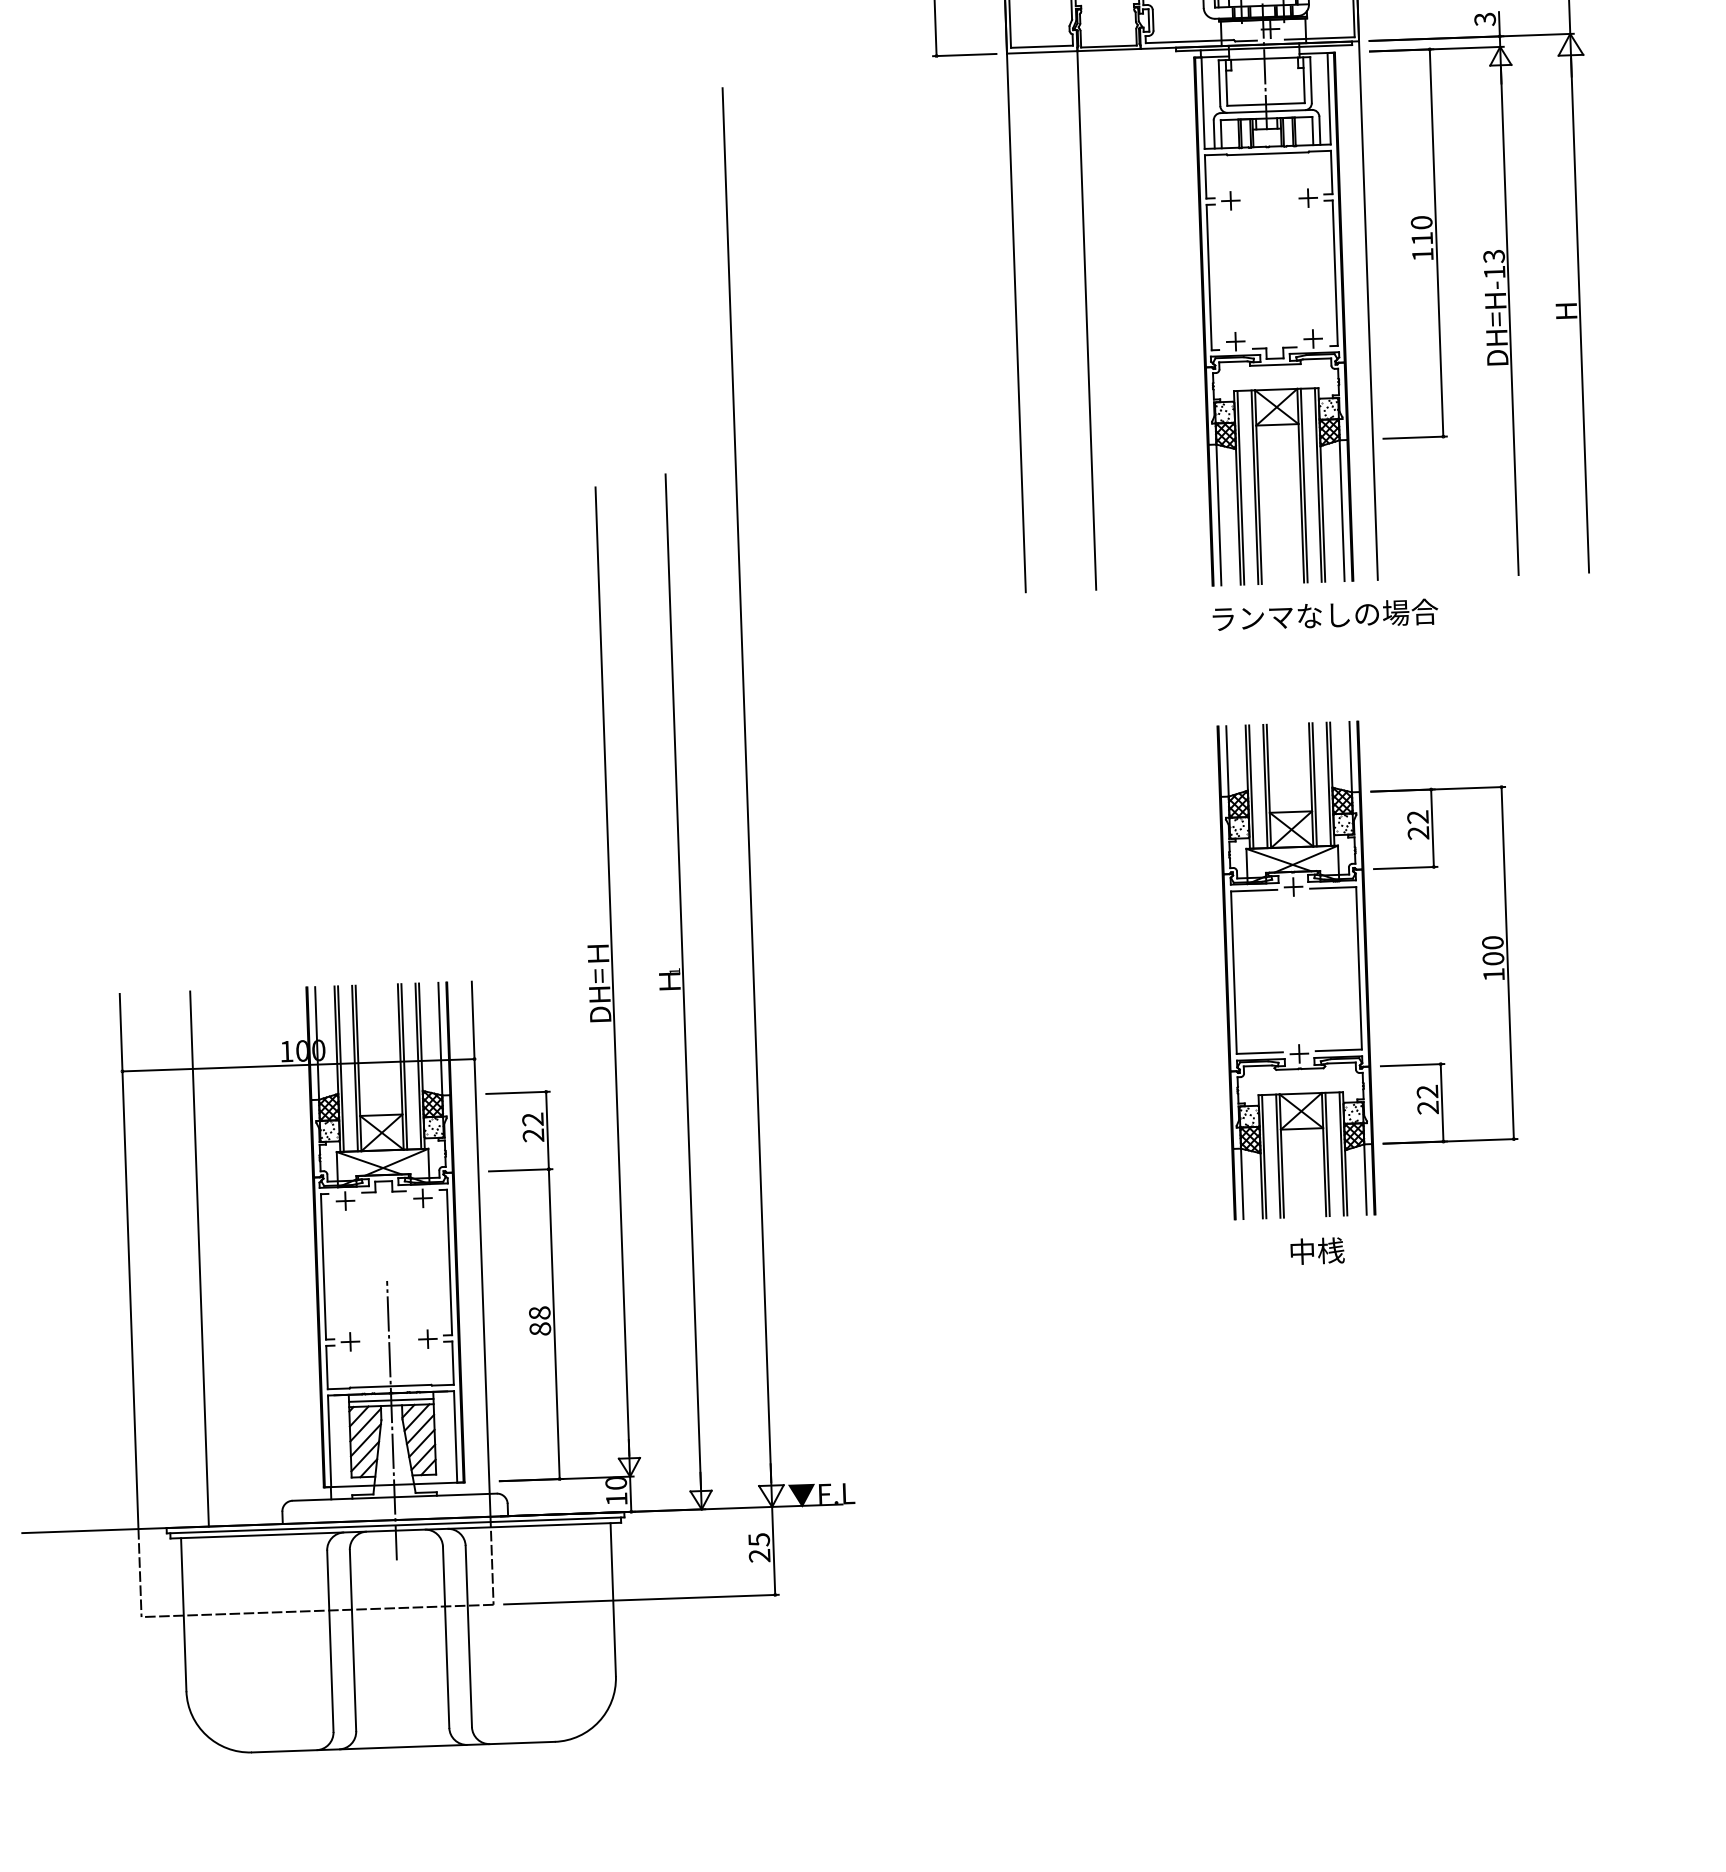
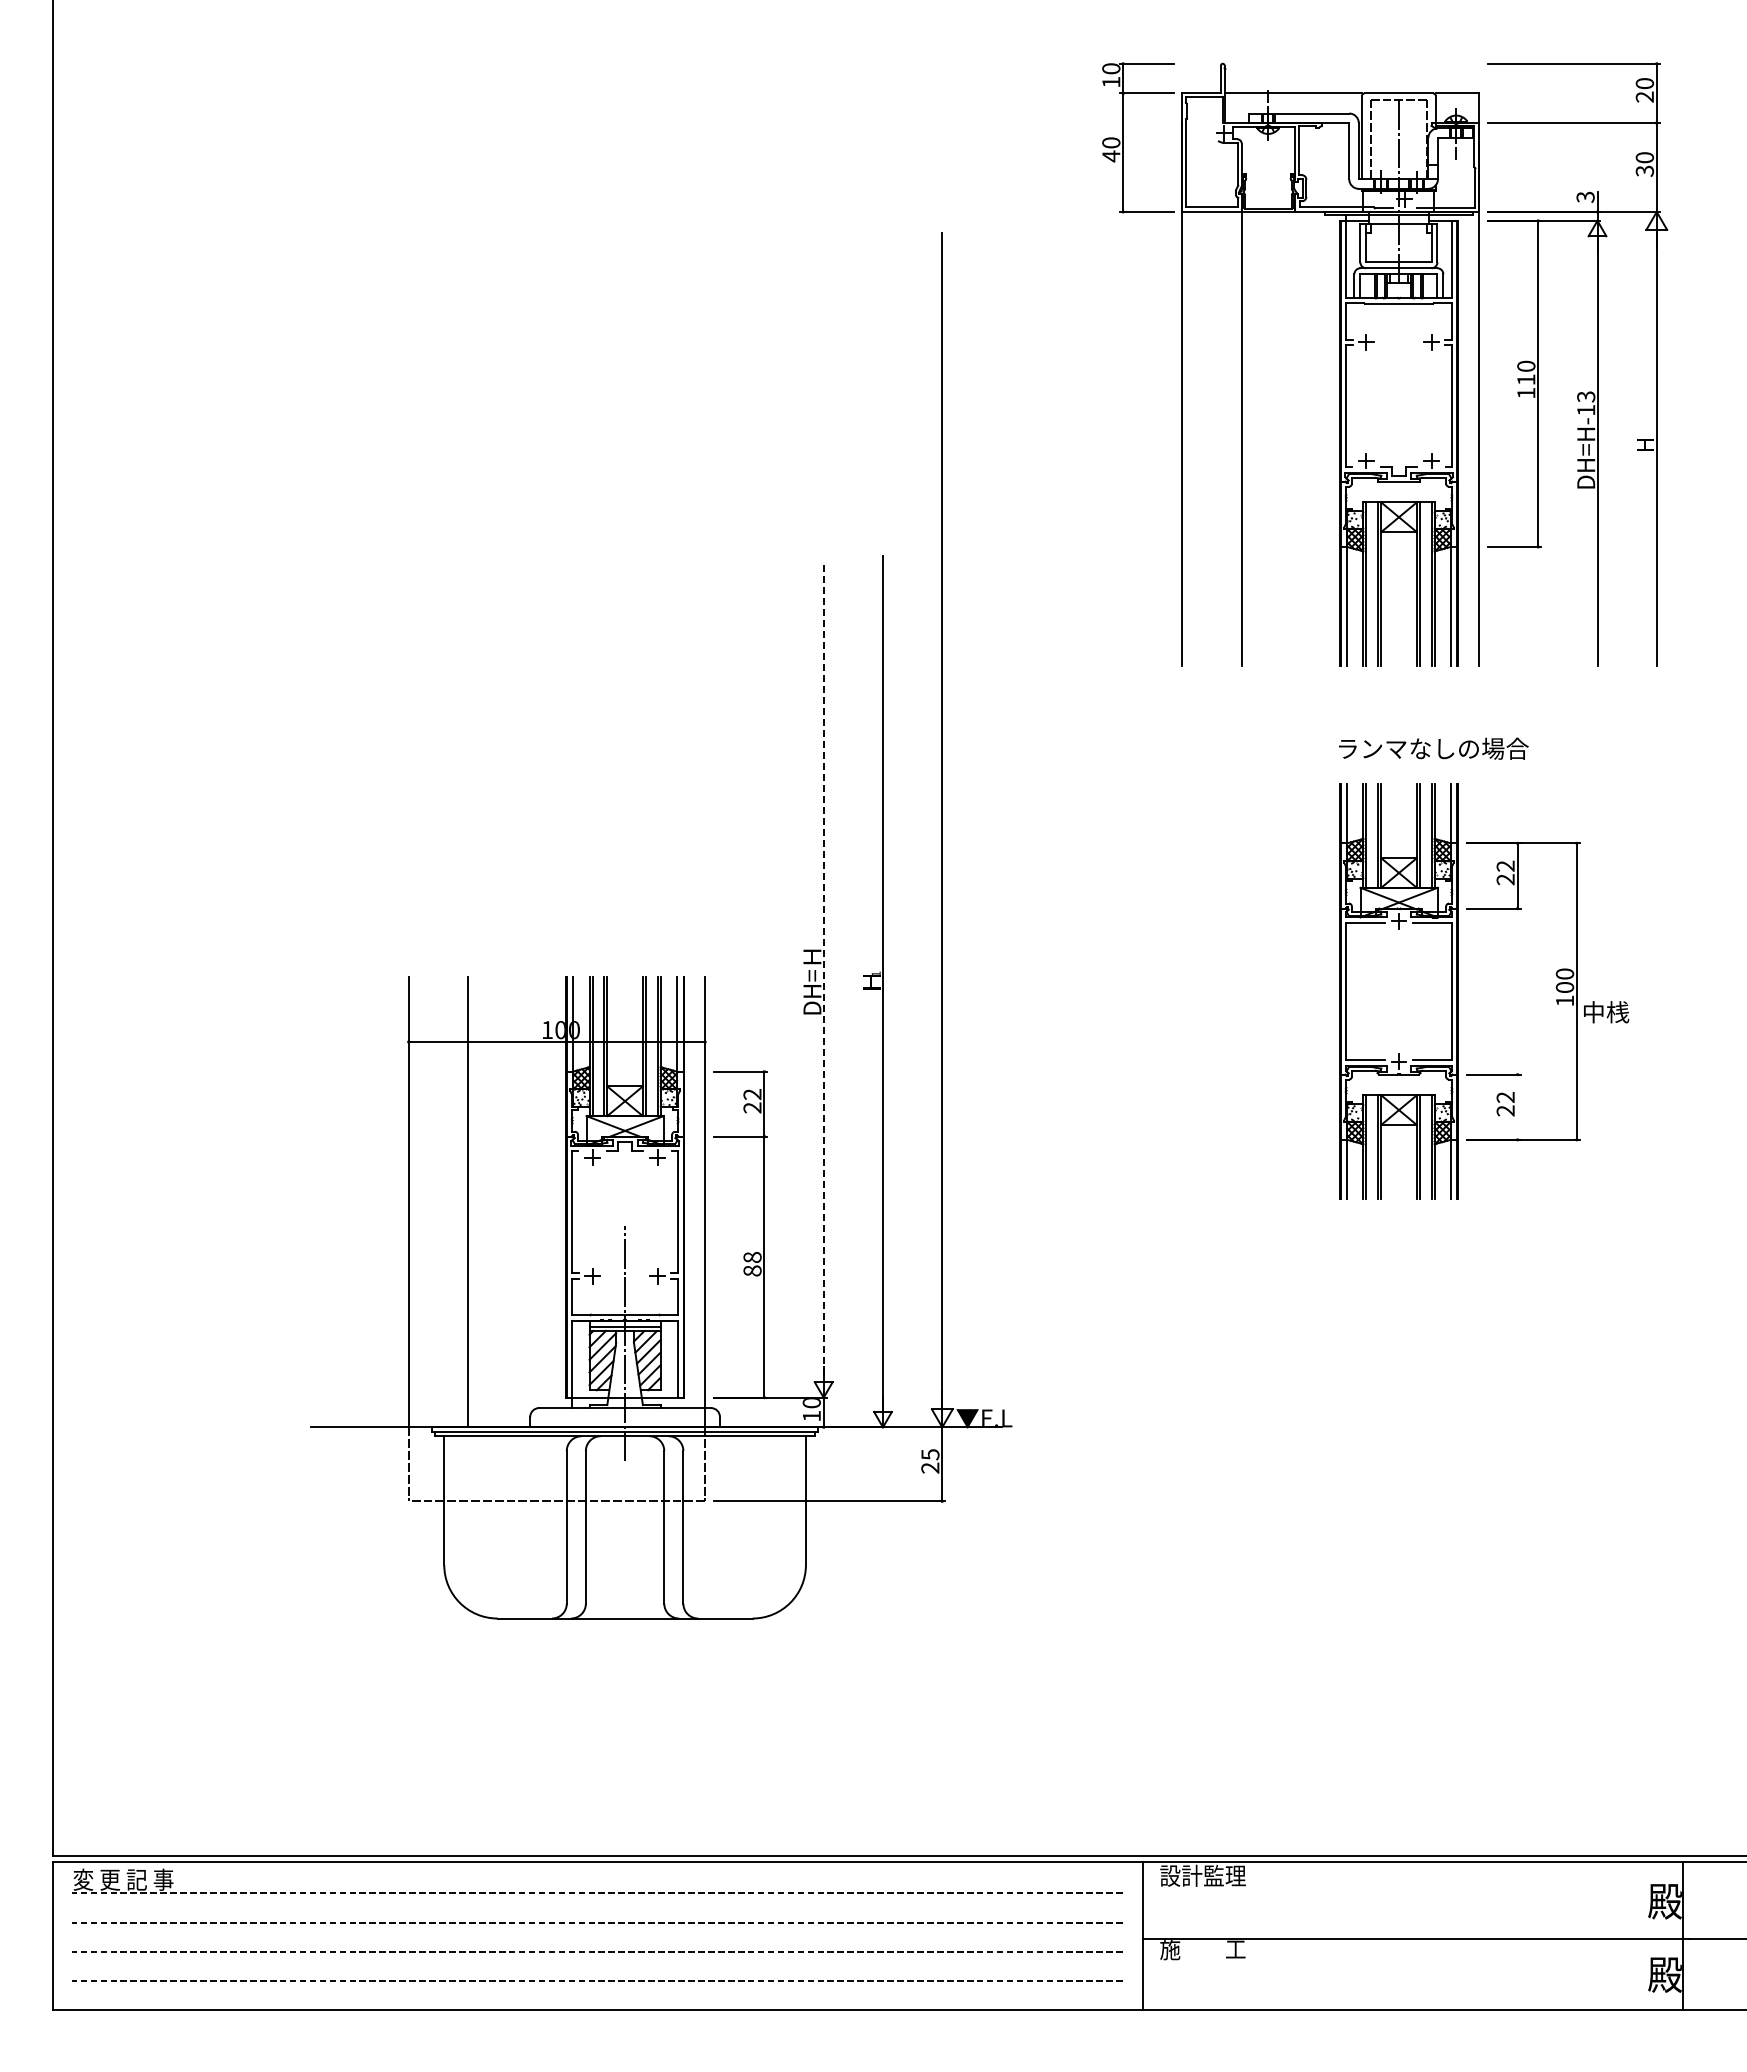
text: (1325, 615) -> (1433, 748), moved
line: (612, 971) -> (823, 972), solid -> dashed
line: (1441, 1102) -> (1517, 1106), removed
text: (1317, 1251) -> (1606, 1012), moved

